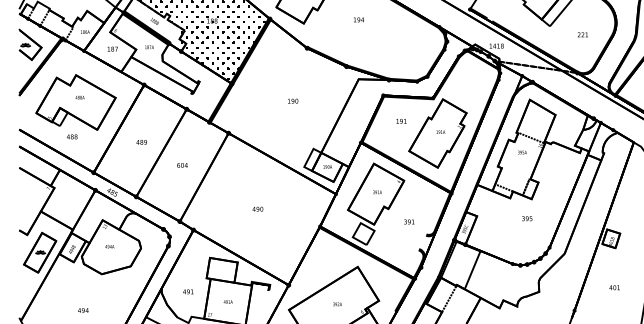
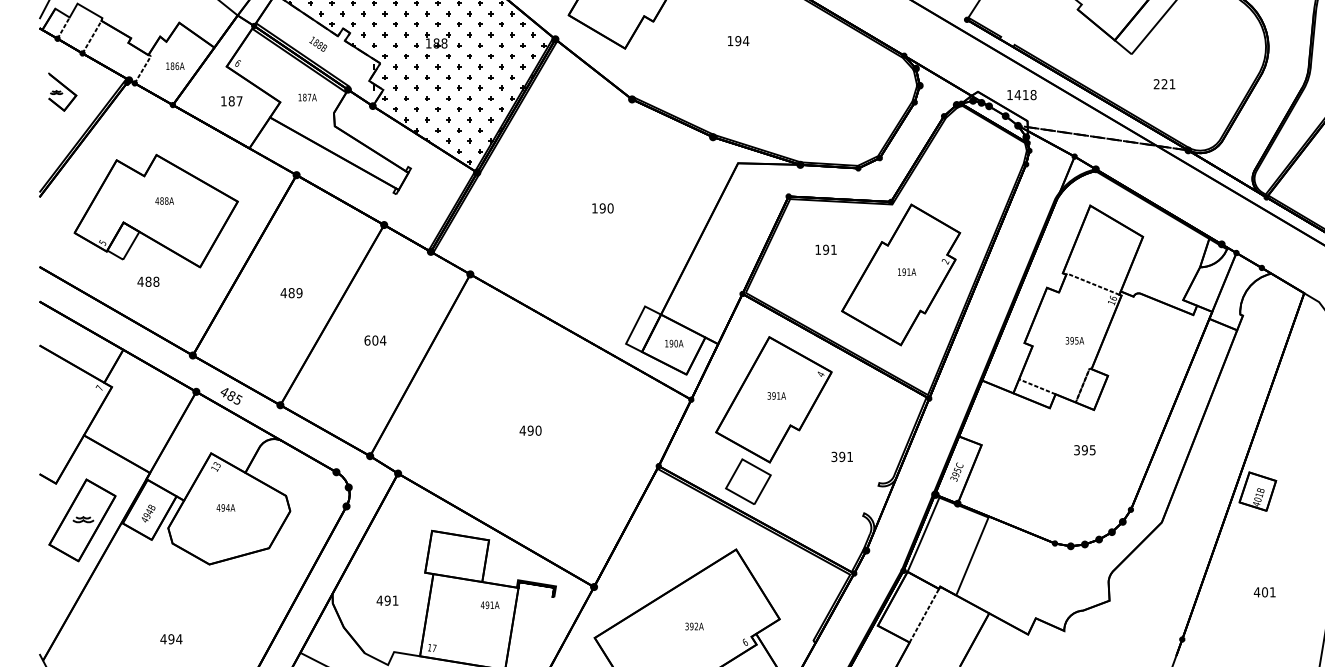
text: (582, 34) -> (1163, 83), moved
part: (30, 44) -> (62, 91), size x0.6
text: (522, 152) -> (1075, 340), moved
text: (227, 301) -> (488, 604), moved

